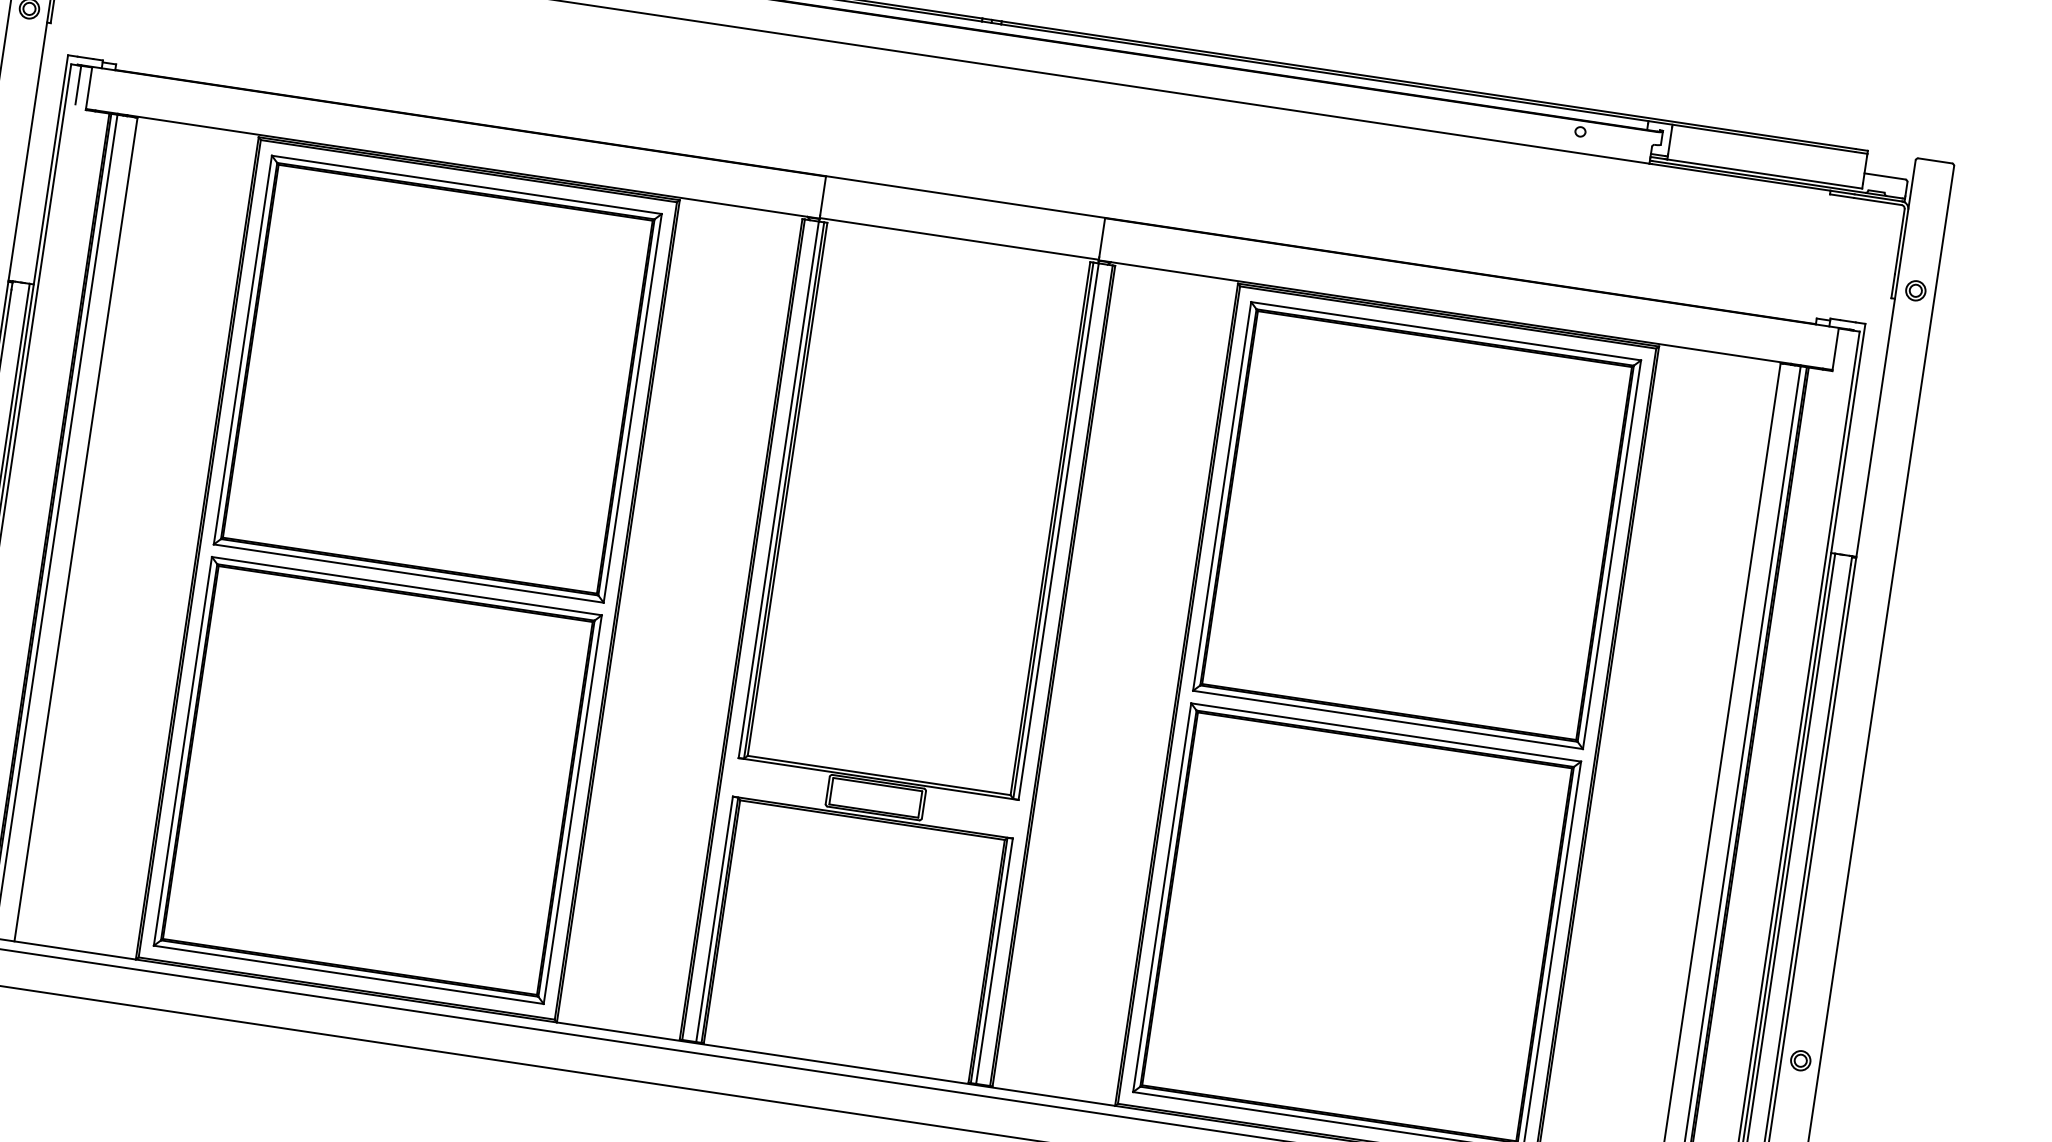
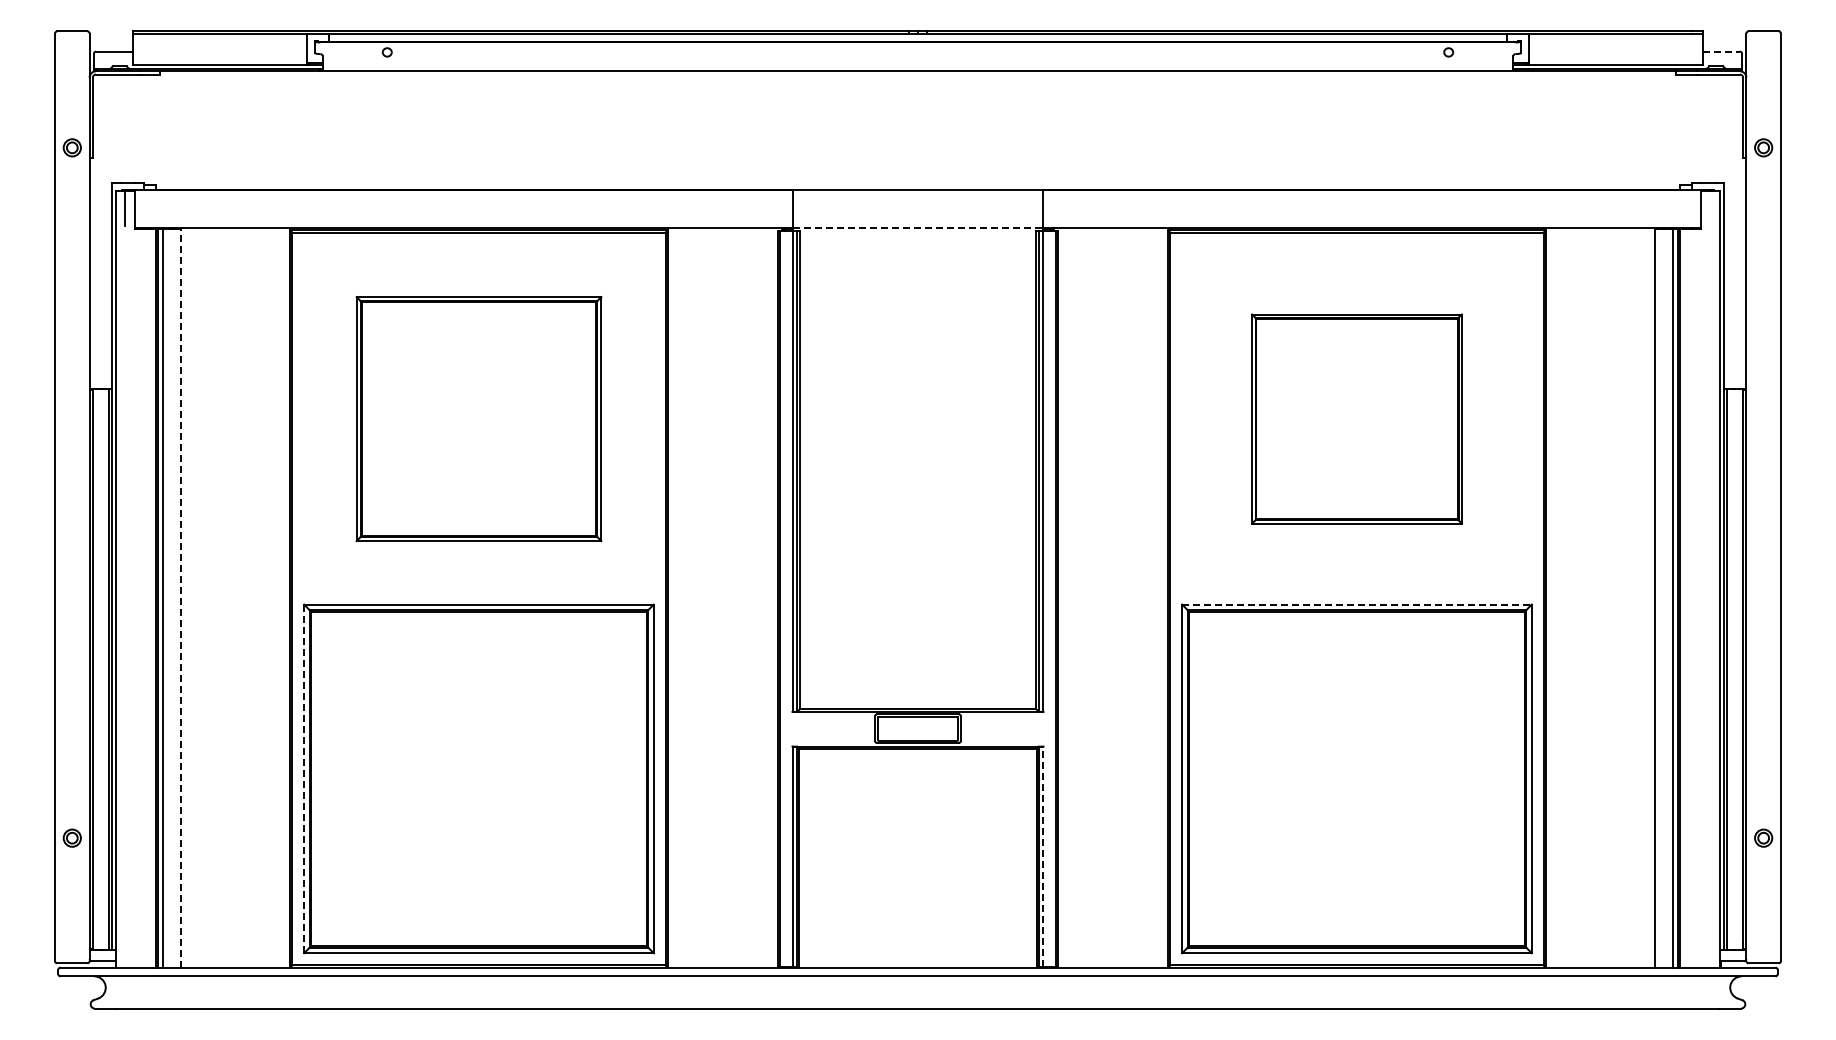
line: (1886, 176) -> (1722, 51), solid -> dashed
line: (959, 238) -> (918, 227), solid -> dashed
part: (437, 378) -> (478, 418), size x0.7
part: (1416, 524) -> (1356, 418), size x0.6
line: (76, 528) -> (181, 597), solid -> dashed
line: (1386, 732) -> (1357, 604), solid -> dashed
line: (183, 750) -> (304, 778), solid -> dashed
line: (994, 961) -> (1043, 856), solid -> dashed

